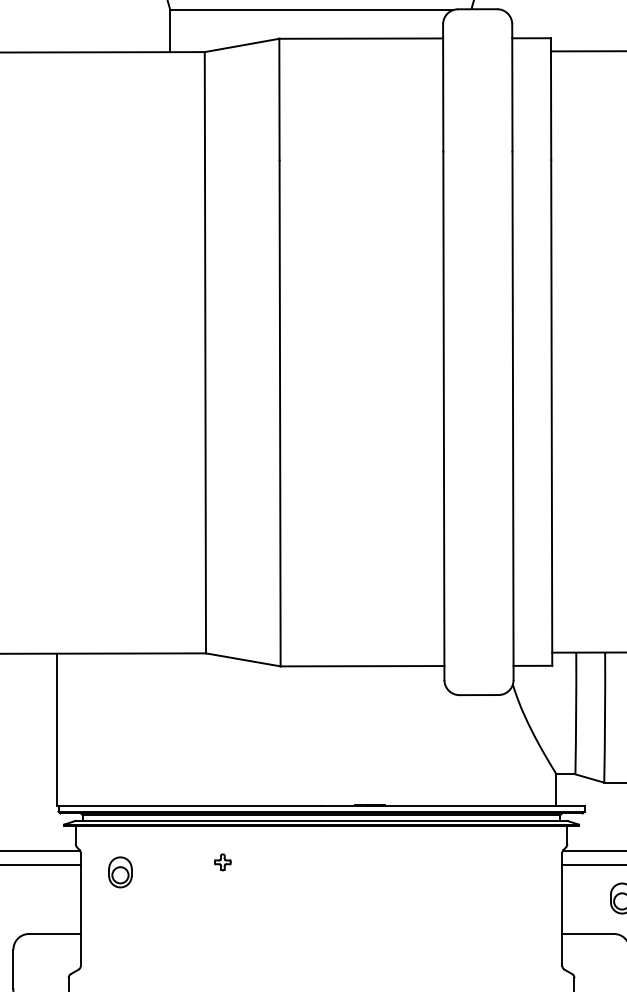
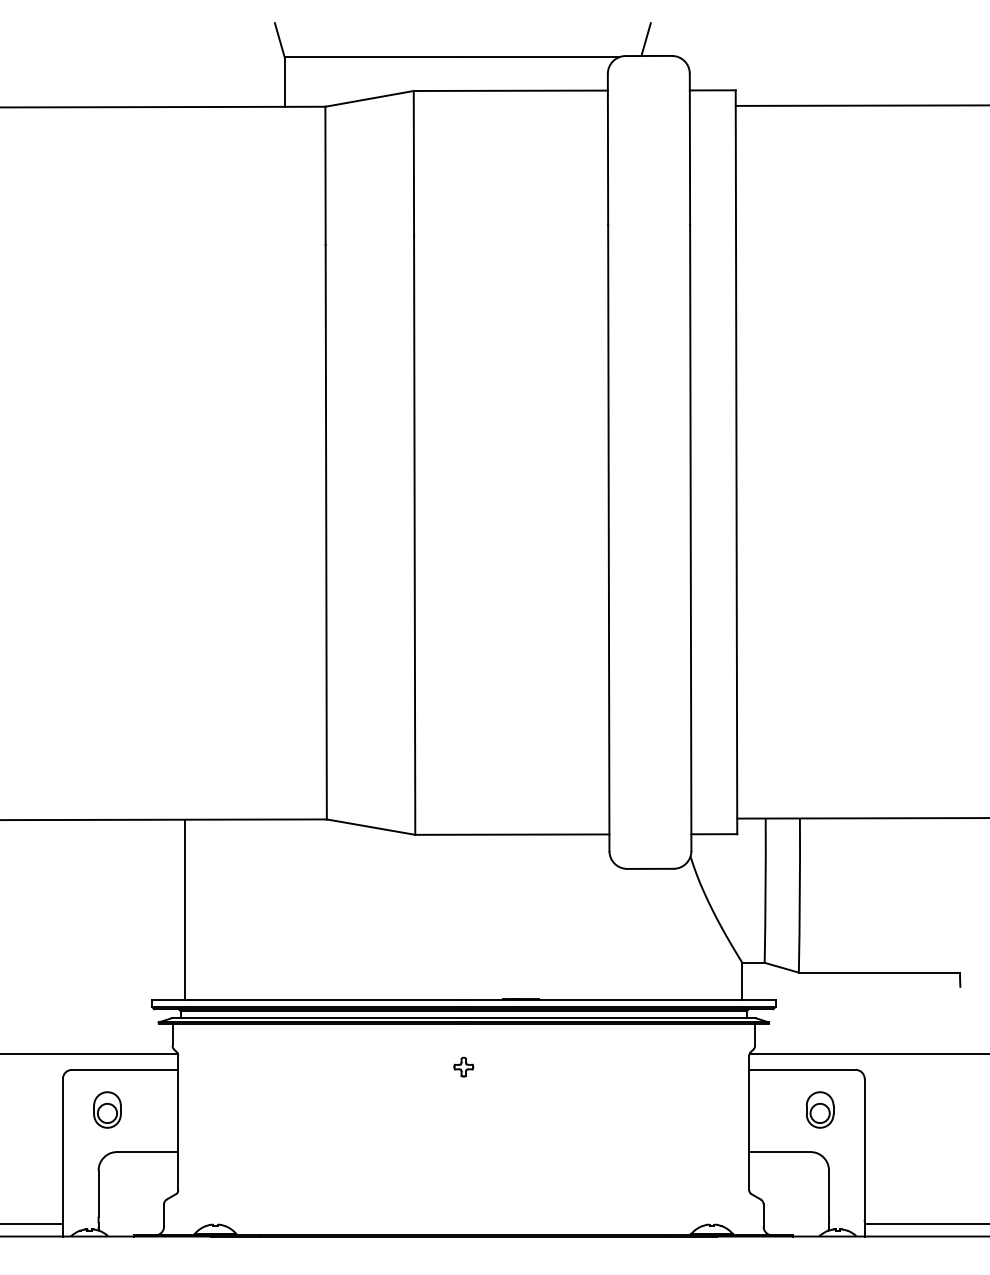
line: (57, 729) -> (185, 909), moved
part: (222, 861) -> (463, 1066), moved
part: (120, 871) -> (107, 1109), moved

